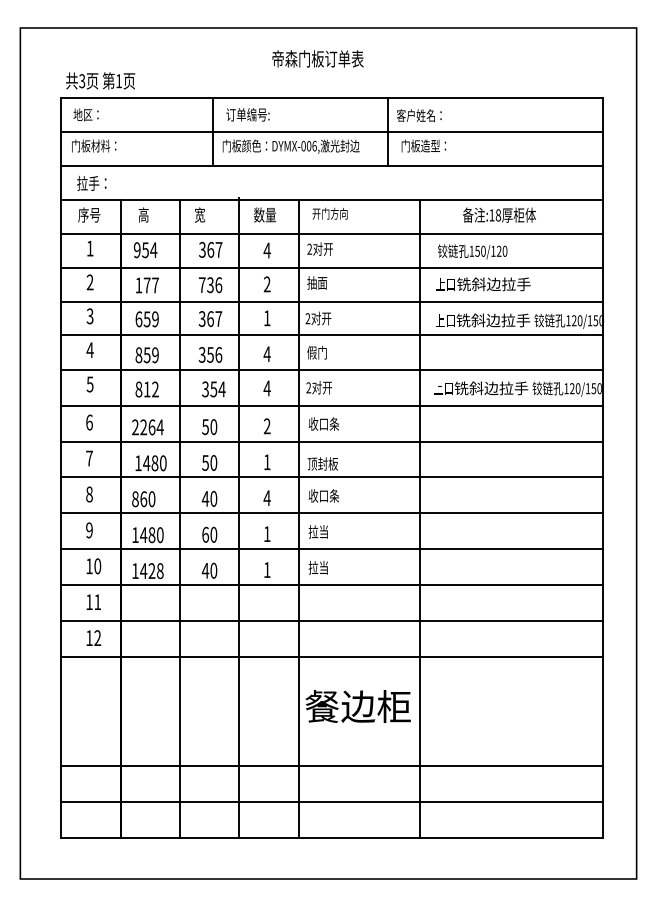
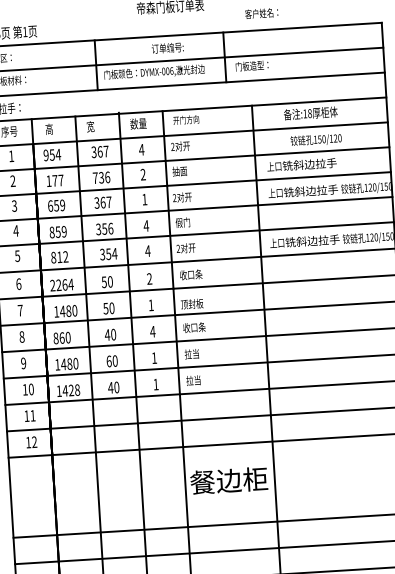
text: (247, 114) -> (167, 47), moved
text: (419, 115) -> (261, 13), moved
text: (472, 251) -> (316, 139), moved

